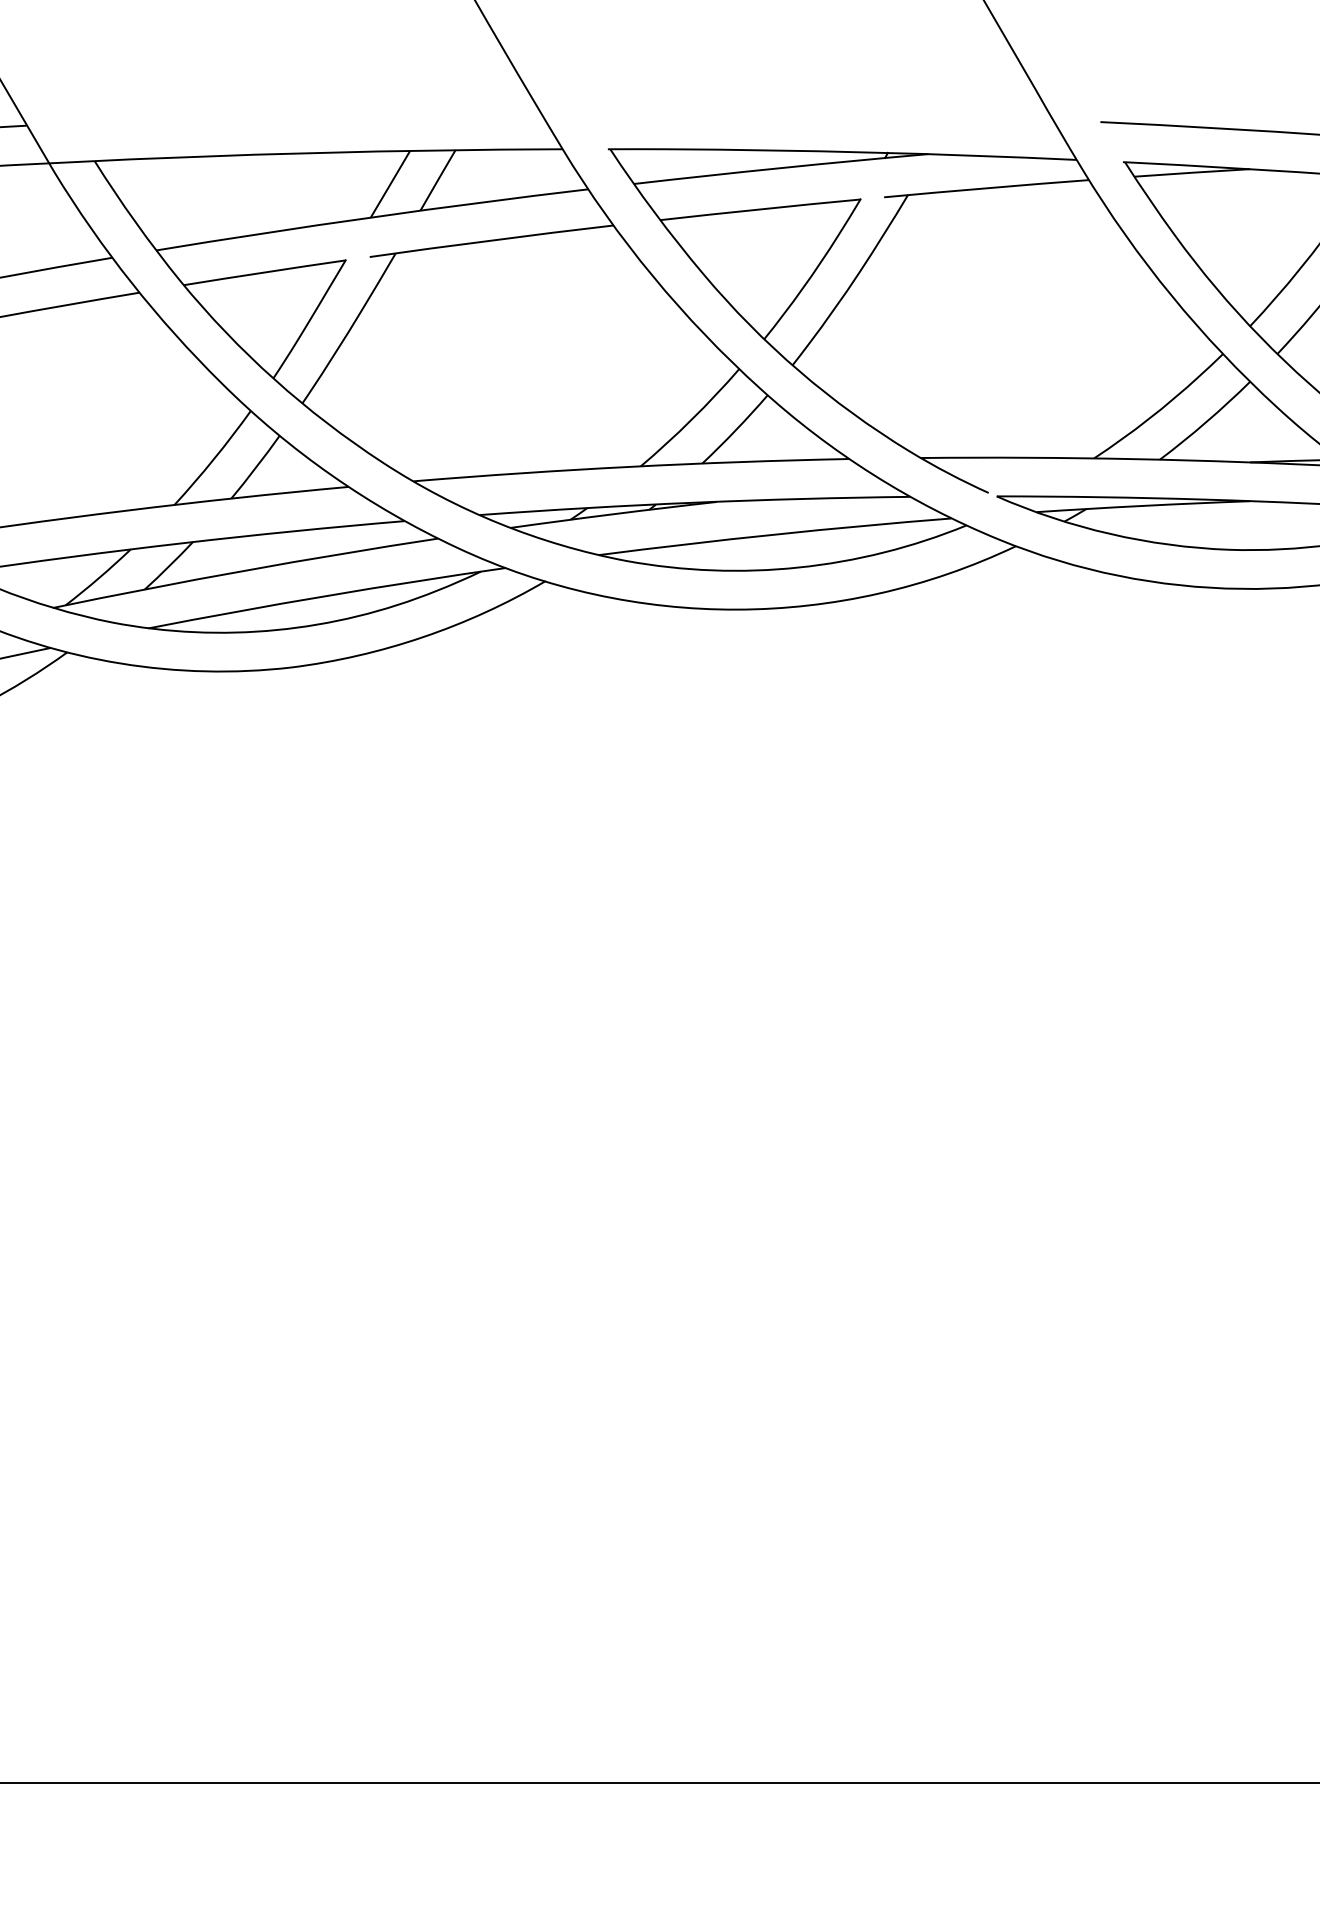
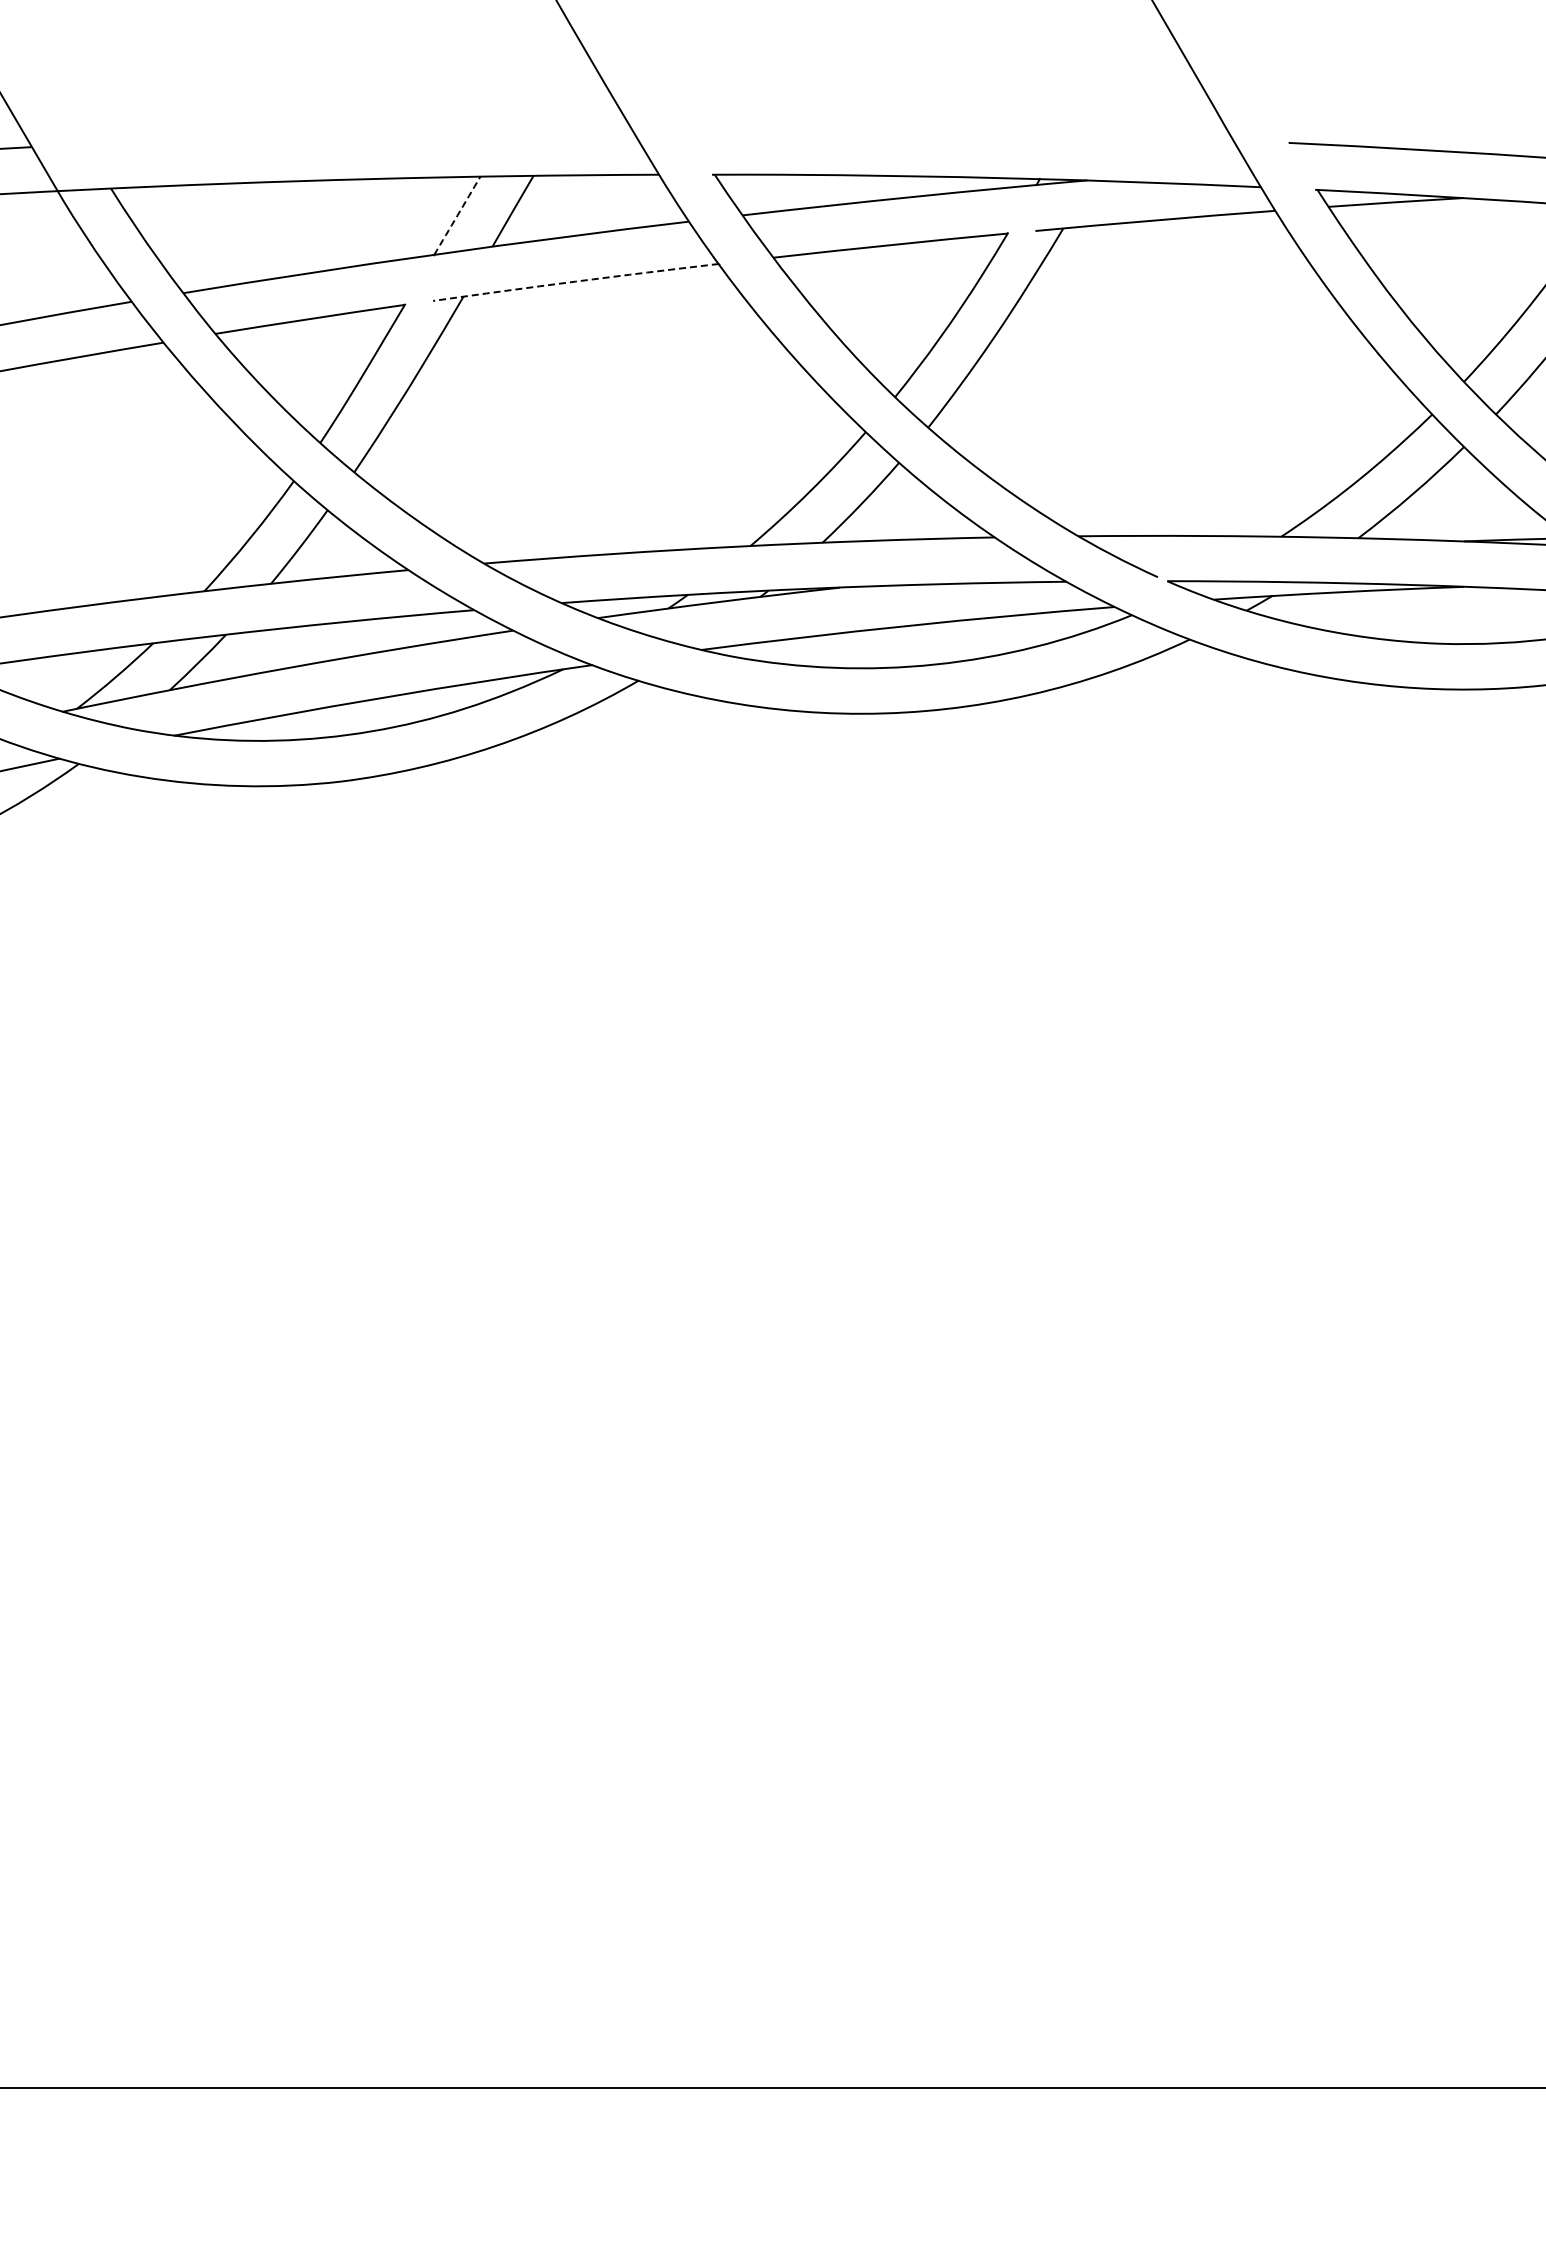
line: (390, 184) -> (457, 215), solid -> dashed
line: (491, 240) -> (575, 281), solid -> dashed

